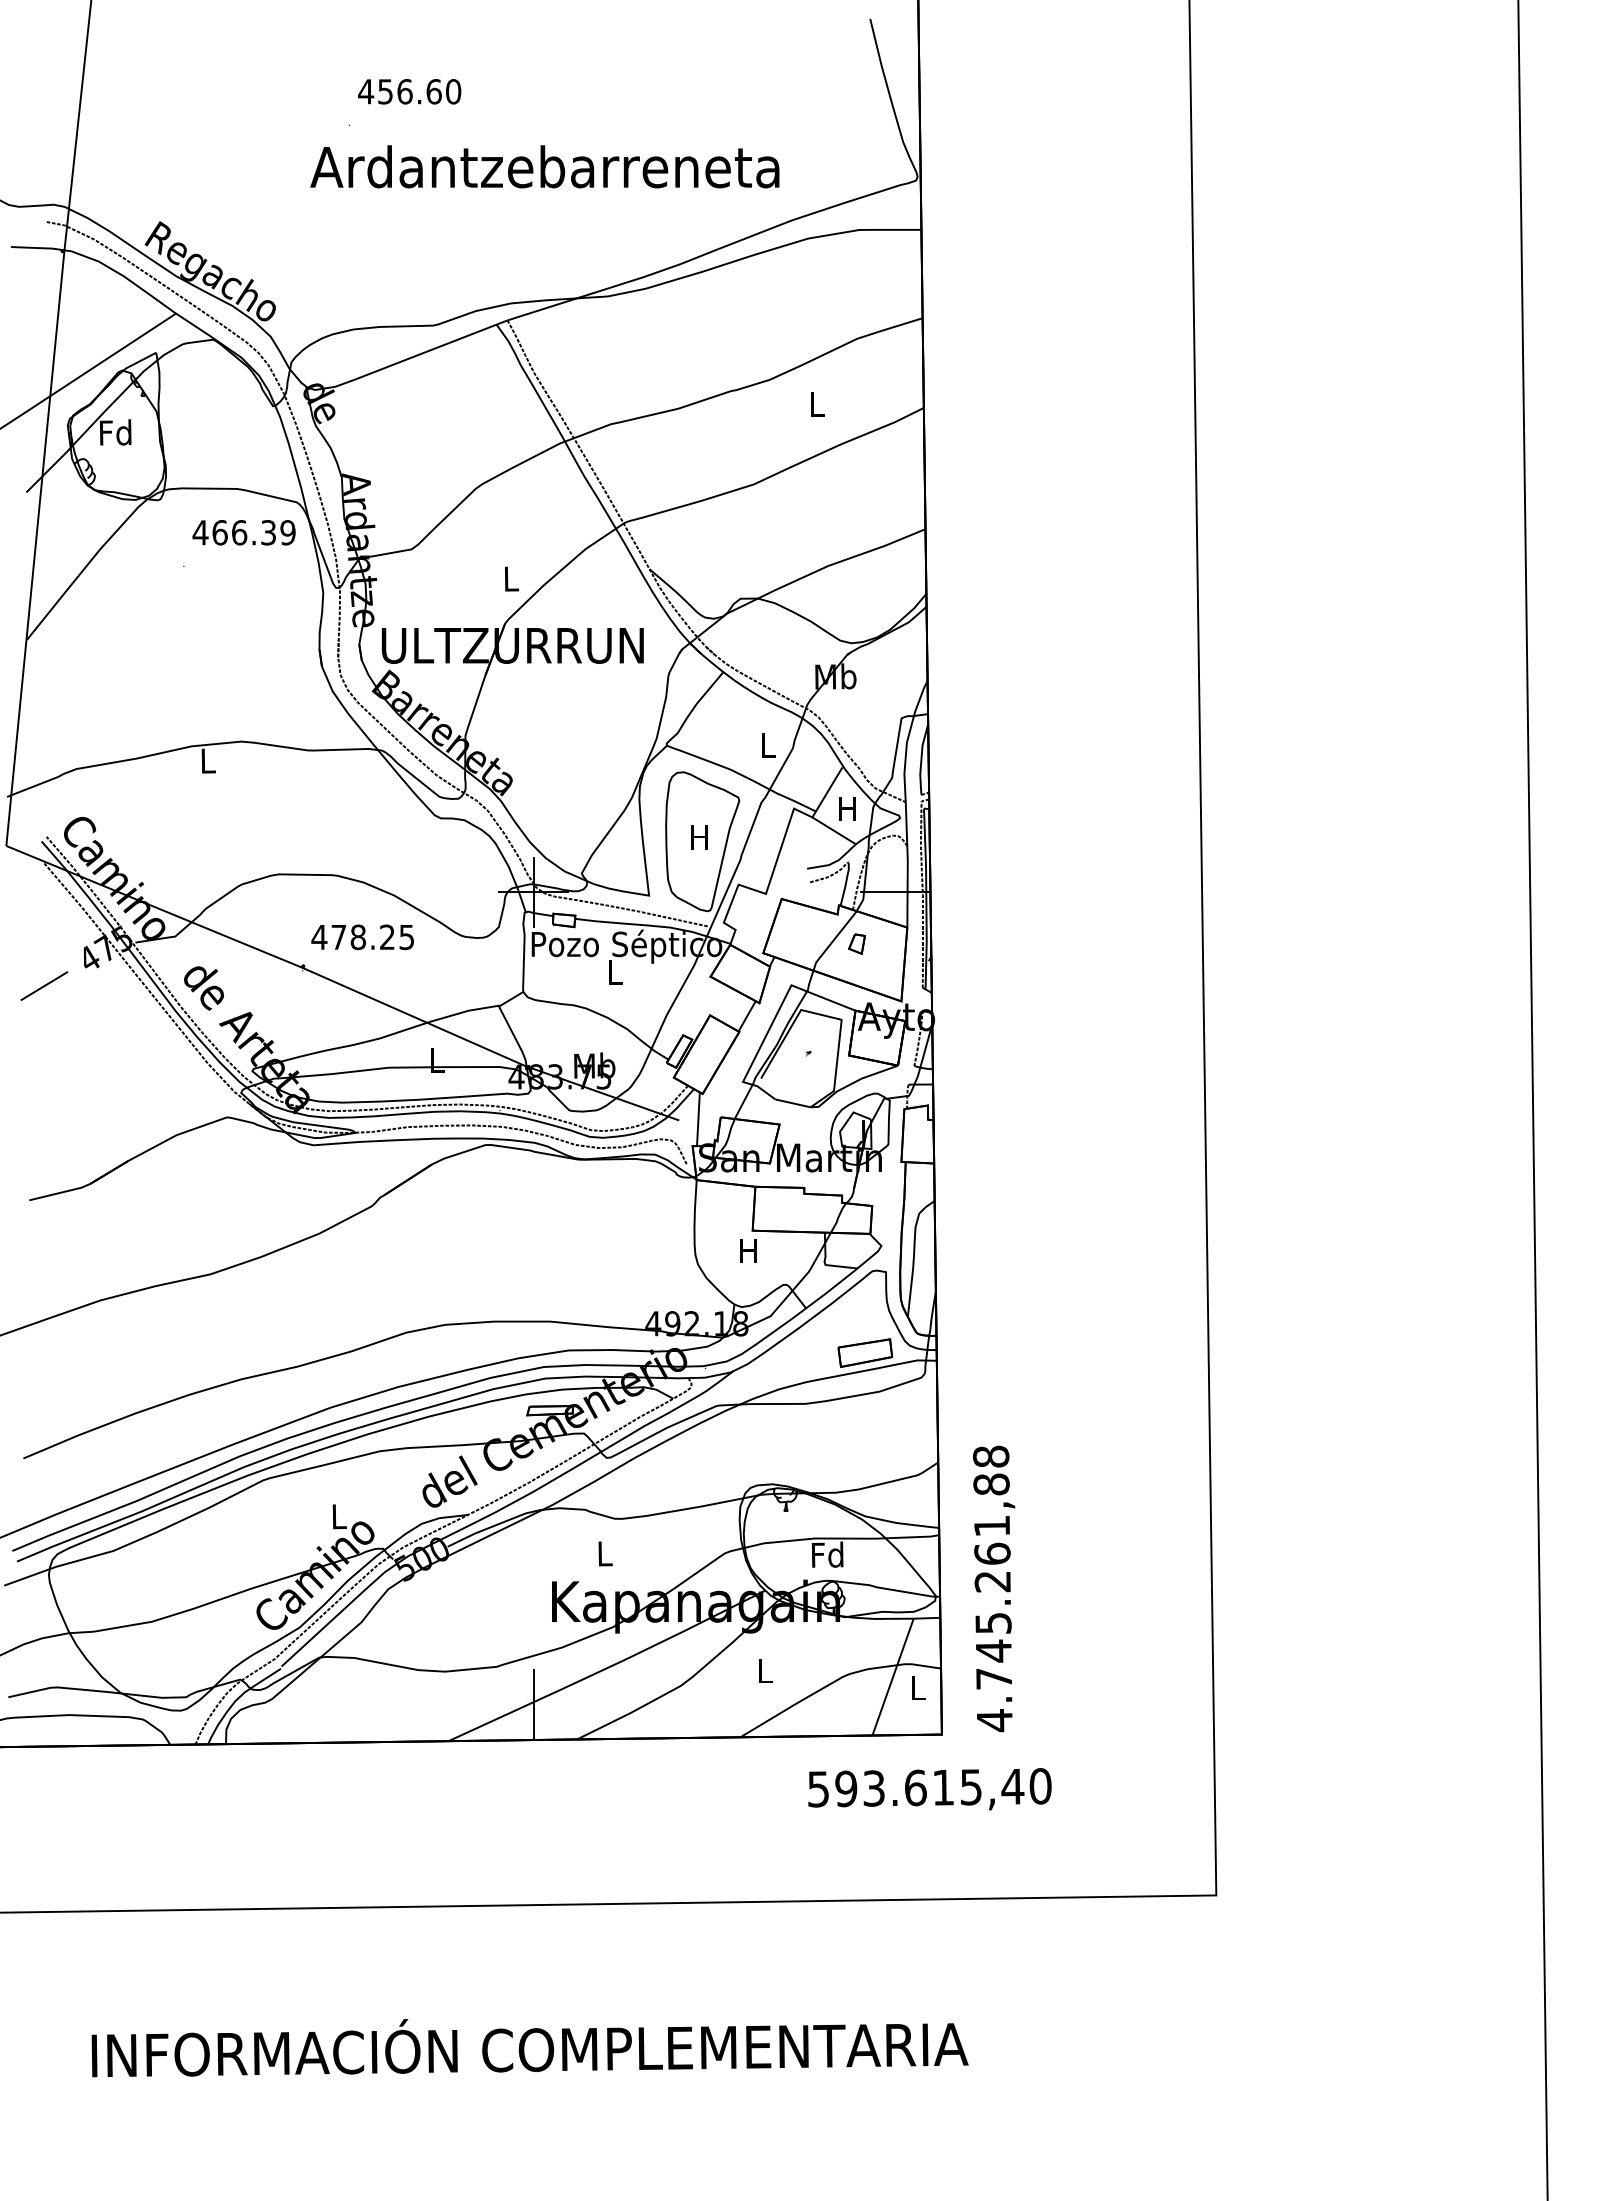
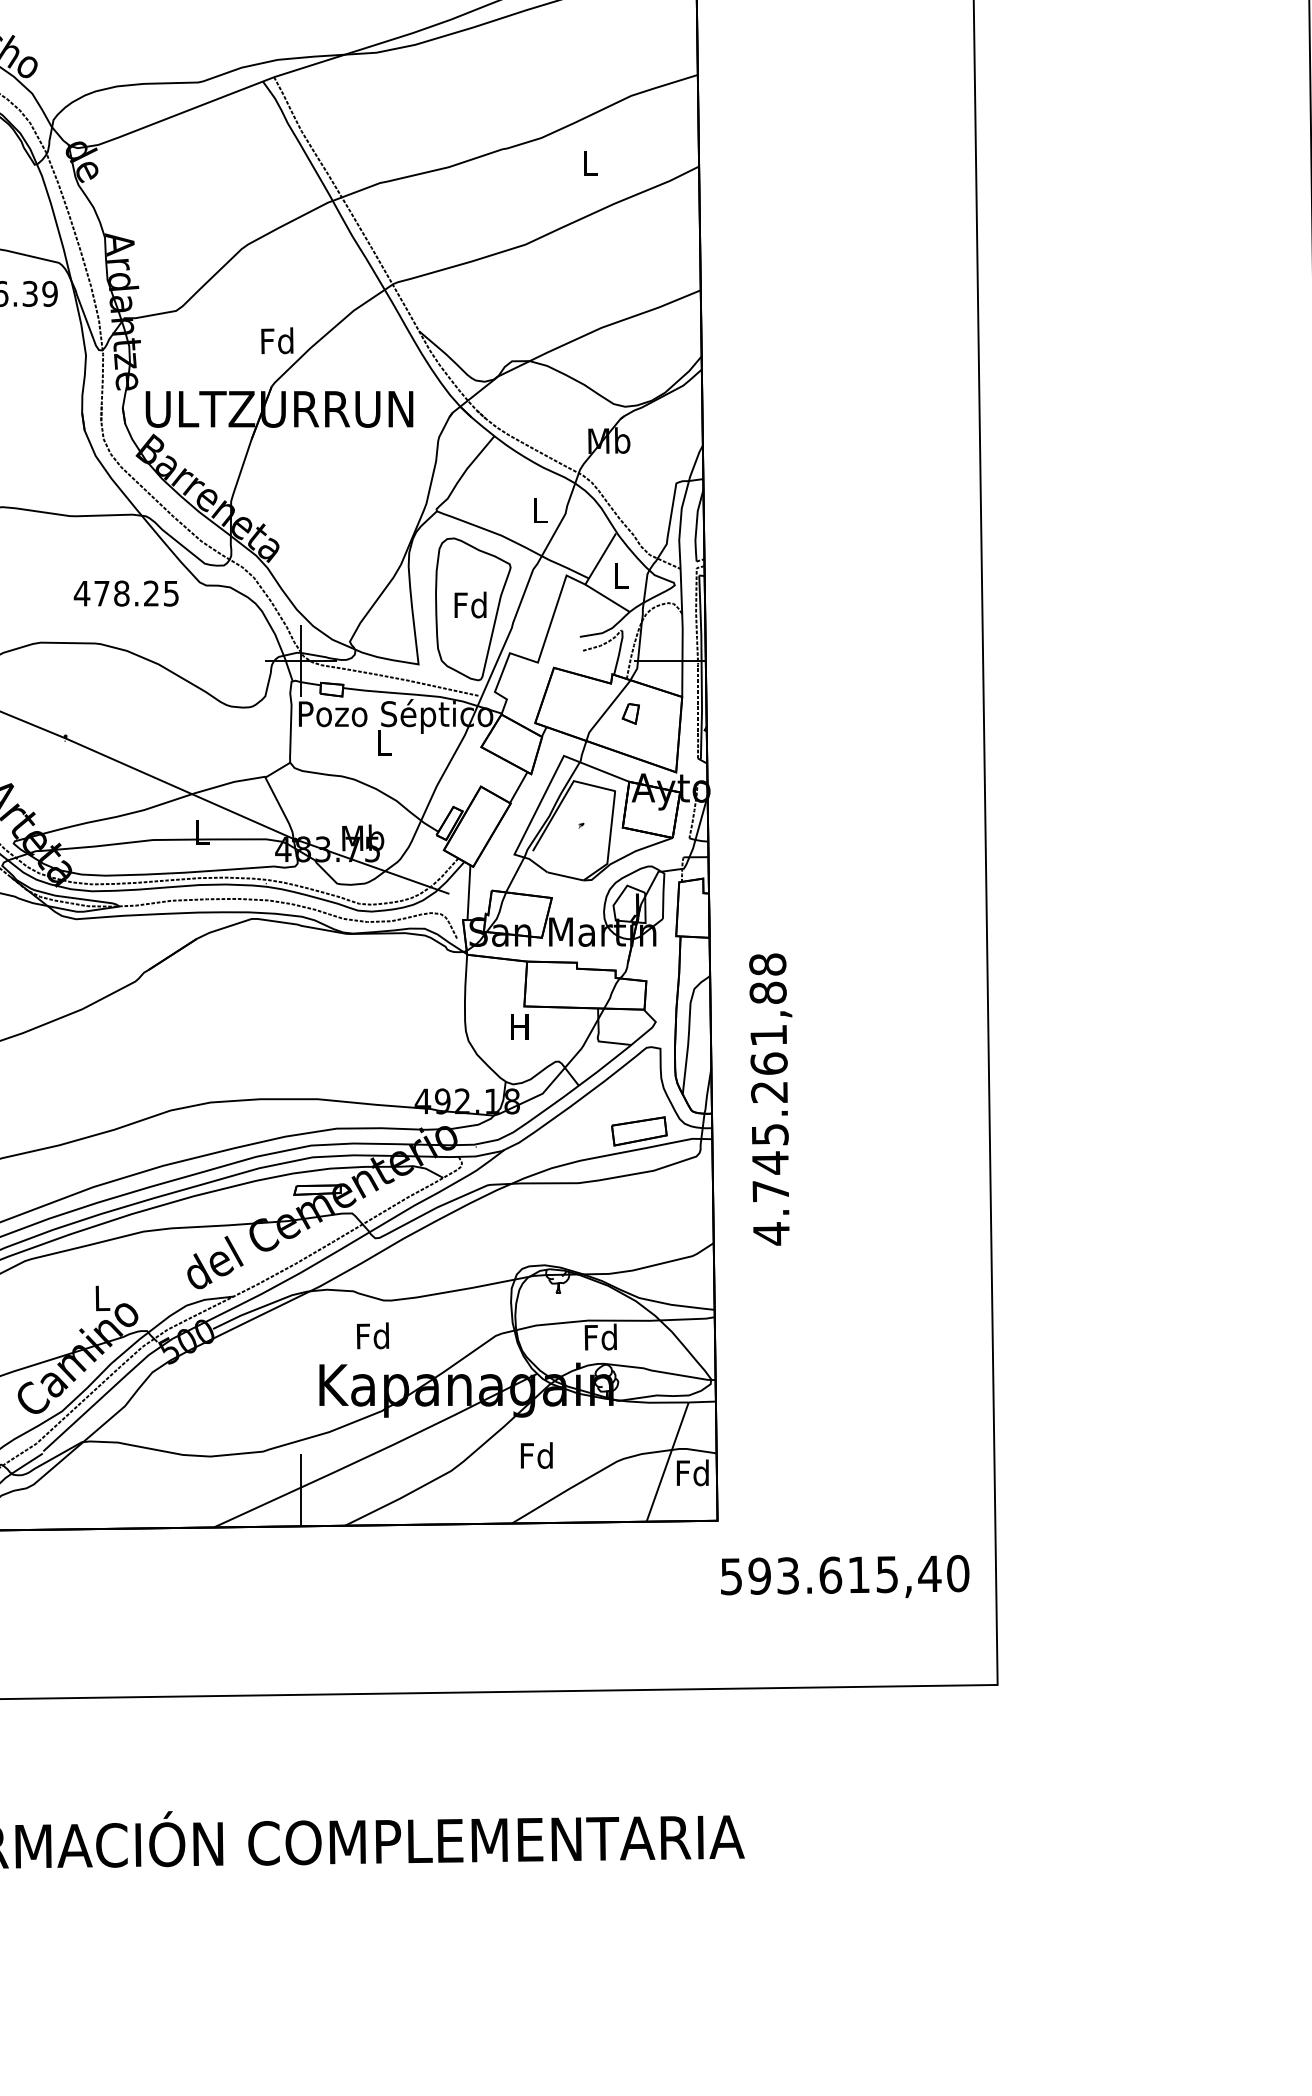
text: (510, 578) -> (277, 340), L -> Fd
text: (847, 808) -> (621, 575), H -> L
text: (699, 837) -> (470, 605), H -> Fd
text: (362, 937) -> (126, 593), moved
text: (604, 1553) -> (373, 1335), L -> Fd
text: (994, 1588) -> (771, 1099), moved
text: (764, 1670) -> (536, 1455), L -> Fd
text: (917, 1687) -> (692, 1472), L -> Fd
text: (929, 1789) -> (844, 1576), moved

